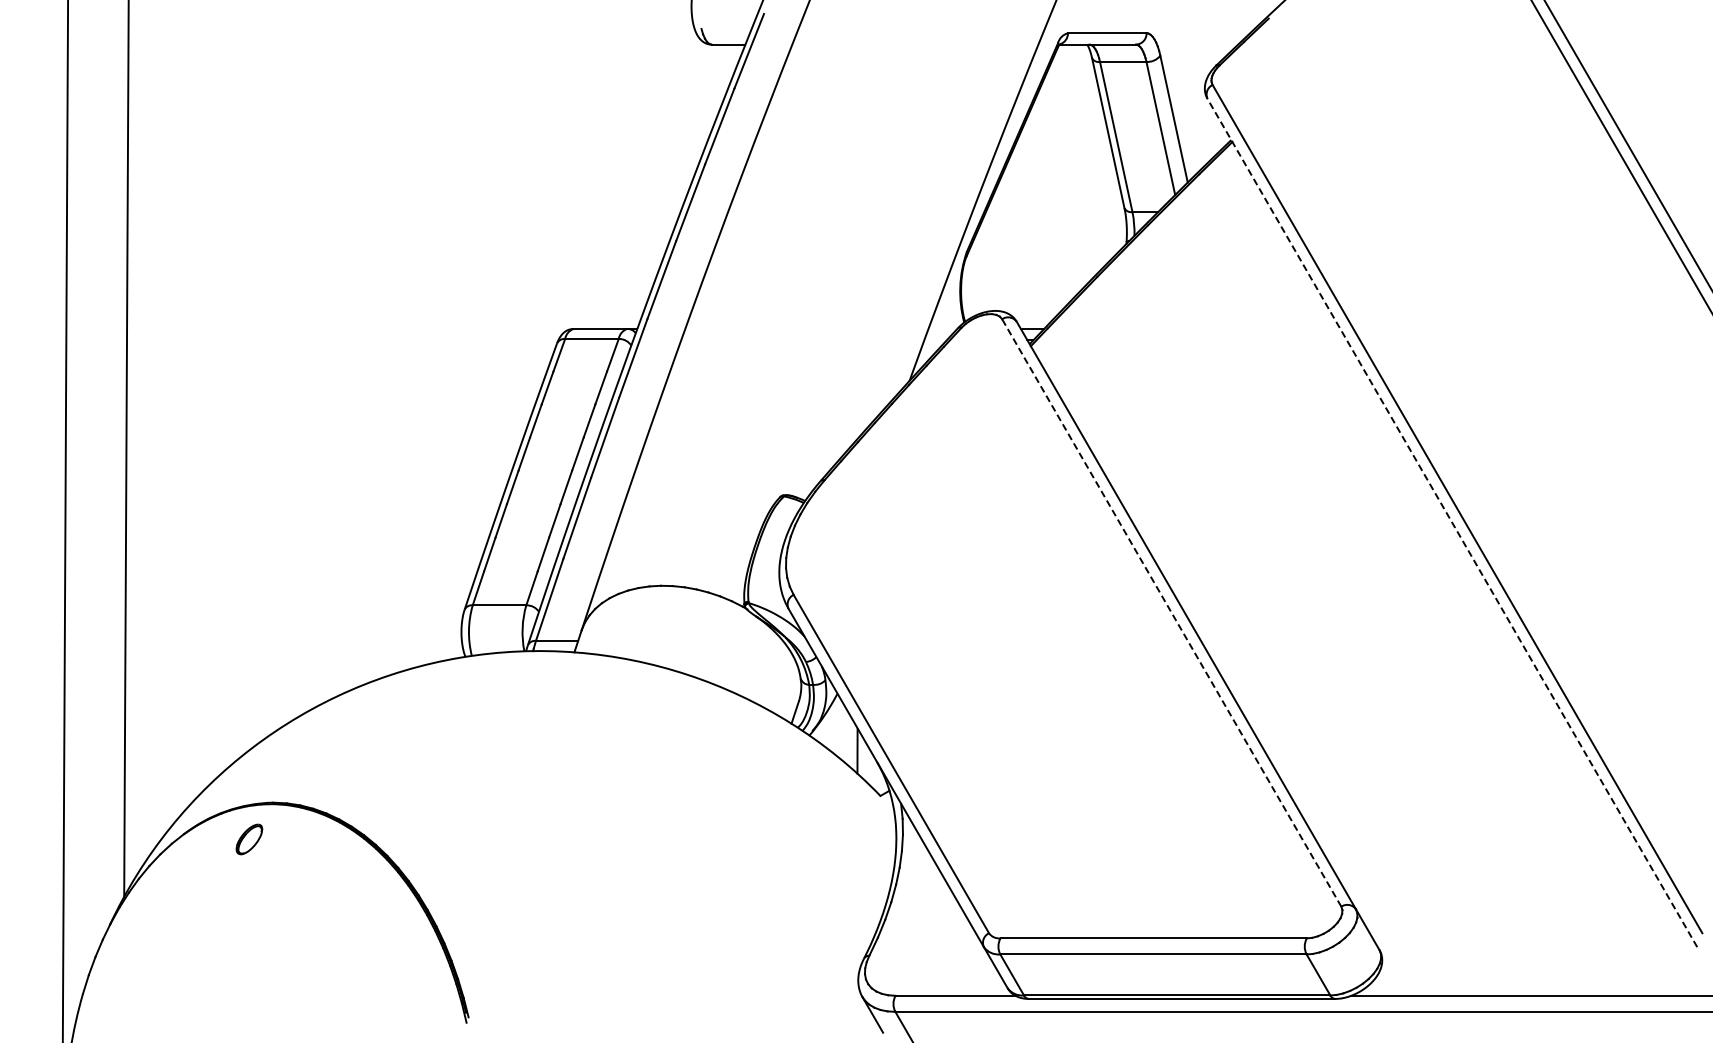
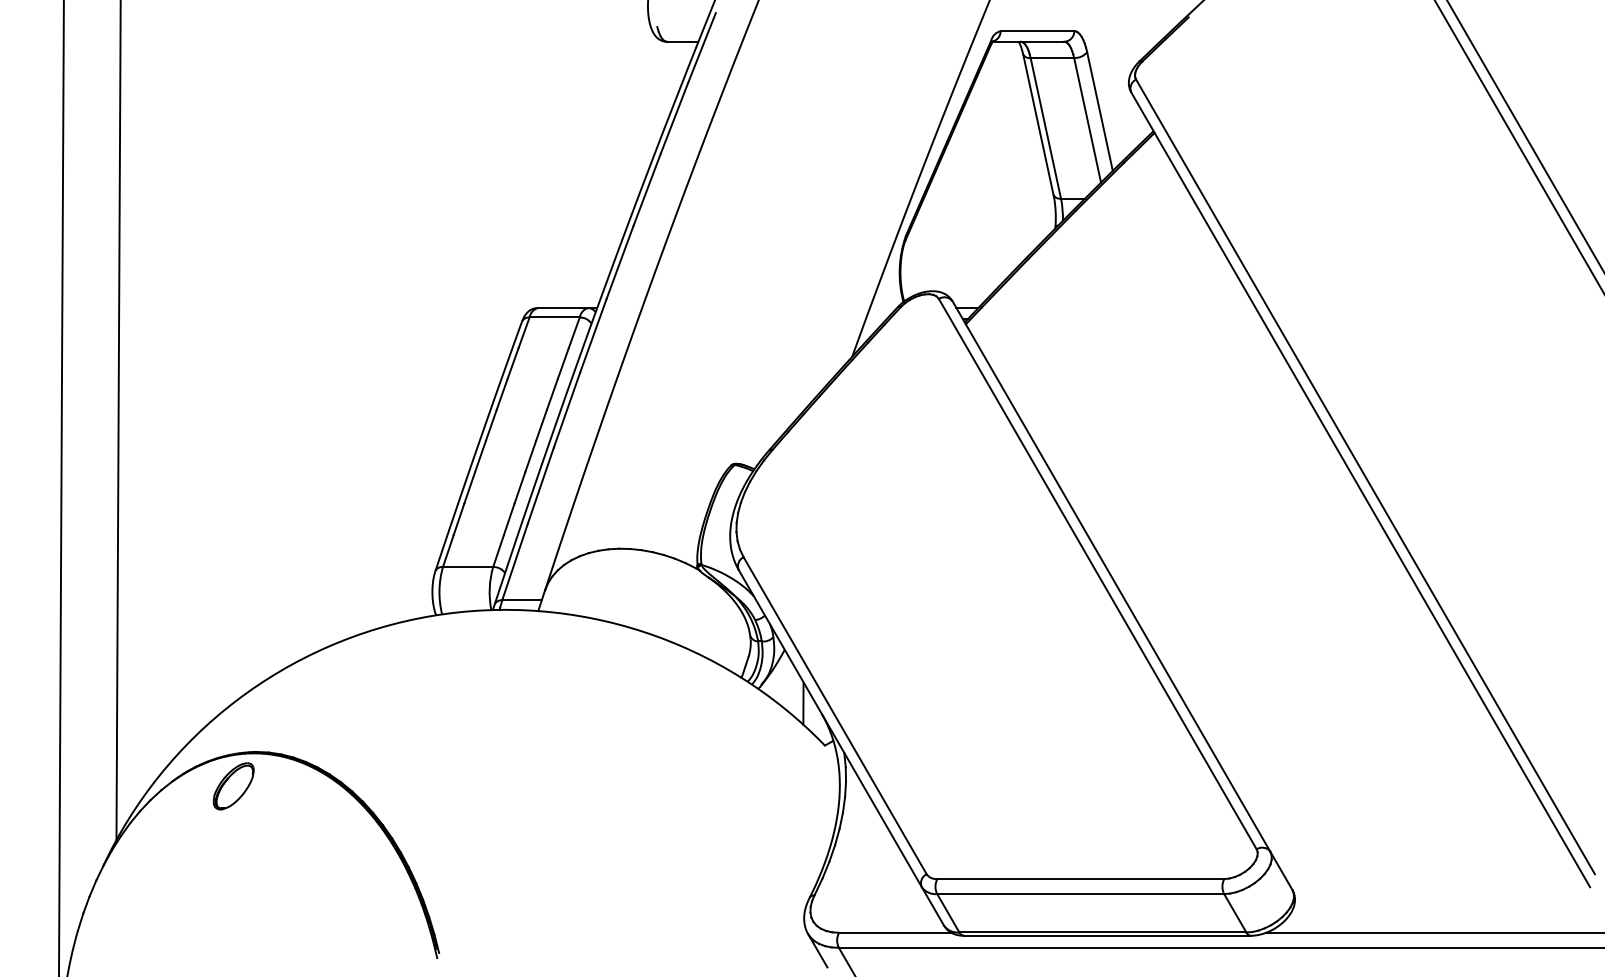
line: (1452, 523) -> (1360, 490), dashed -> solid
line: (1171, 612) -> (1097, 573), dashed -> solid
part: (249, 839) -> (233, 786), size x1.67

